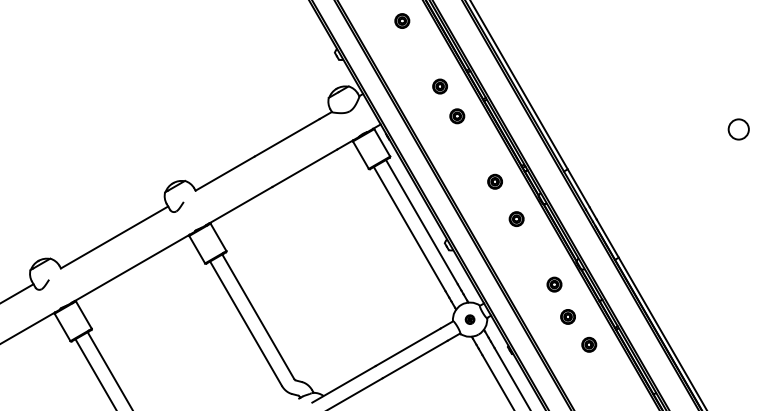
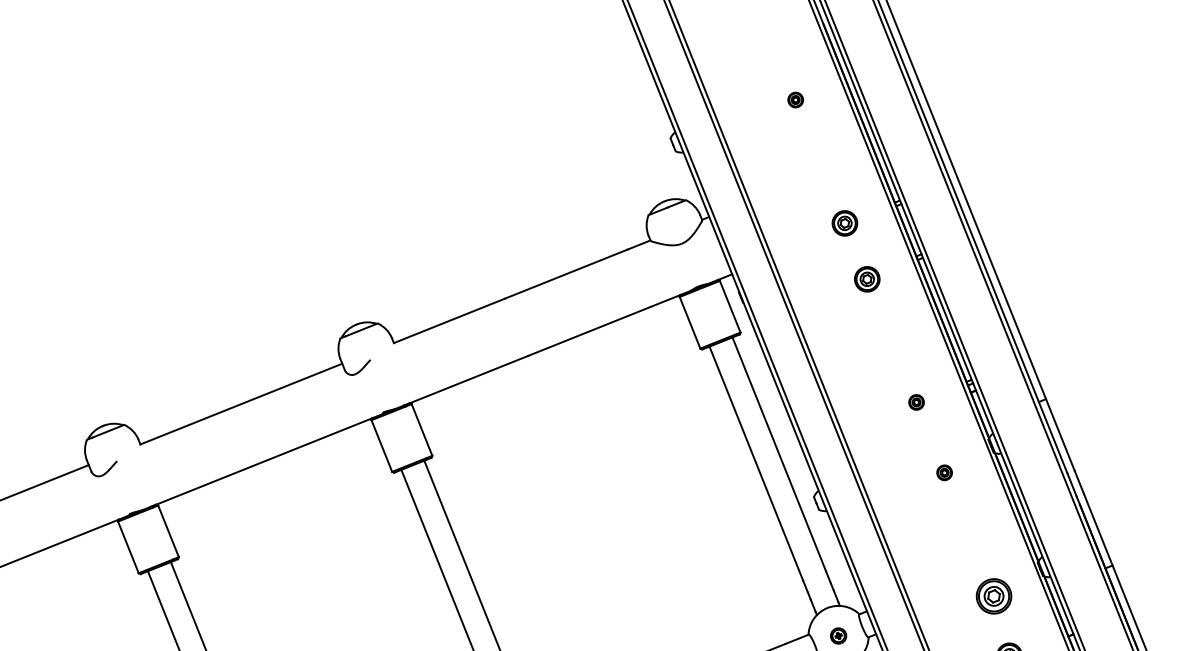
part: (402, 20) -> (796, 99), size x0.6
part: (494, 181) -> (915, 401), size x0.6
part: (516, 218) -> (944, 471), size x0.6
part: (554, 284) -> (994, 596), size x1.4

